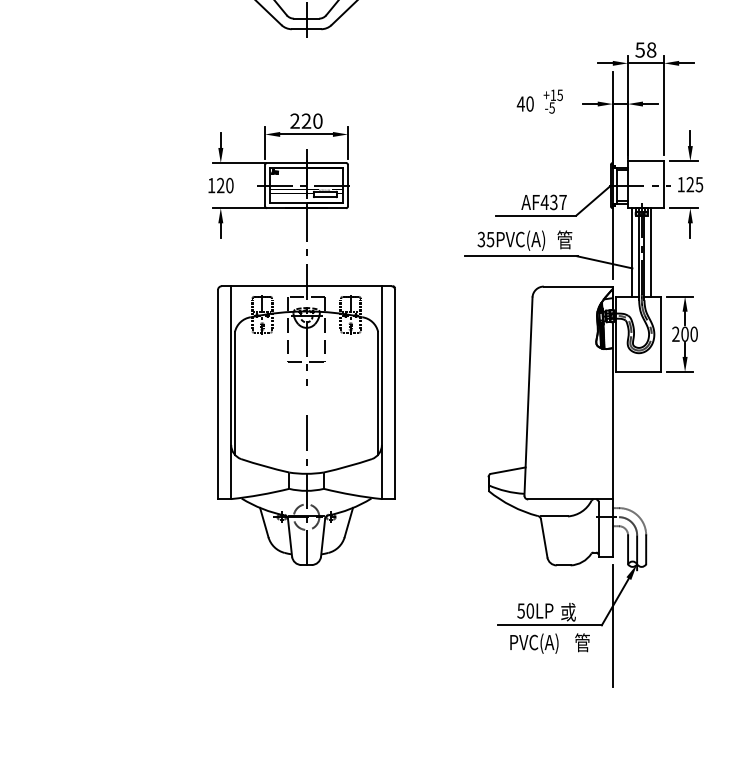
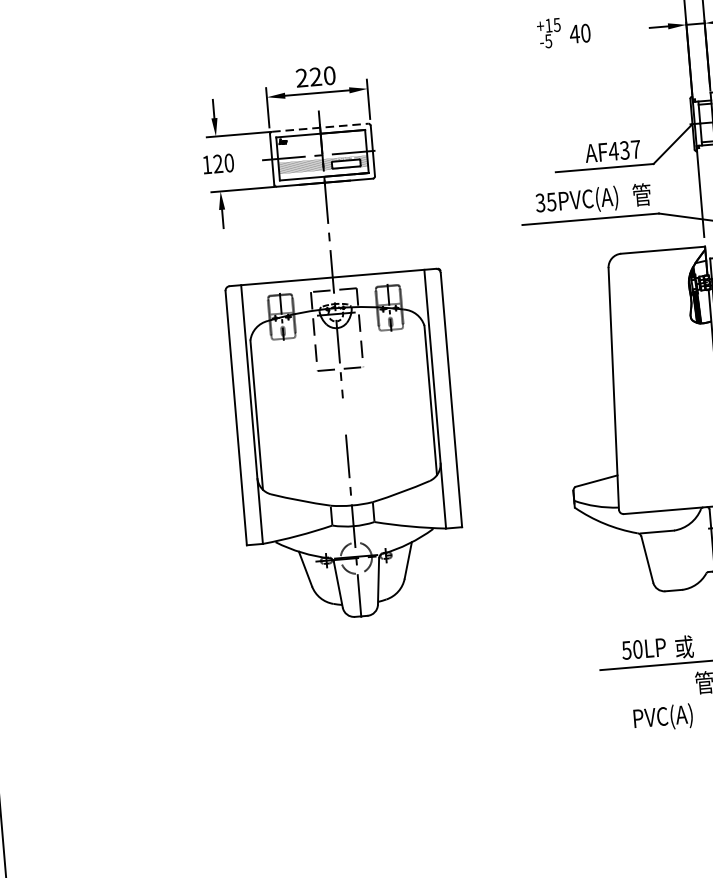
text: (552, 101) -> (548, 33), moved
line: (306, 163) -> (320, 128), solid -> dashed
text: (534, 643) -> (663, 717), moved

